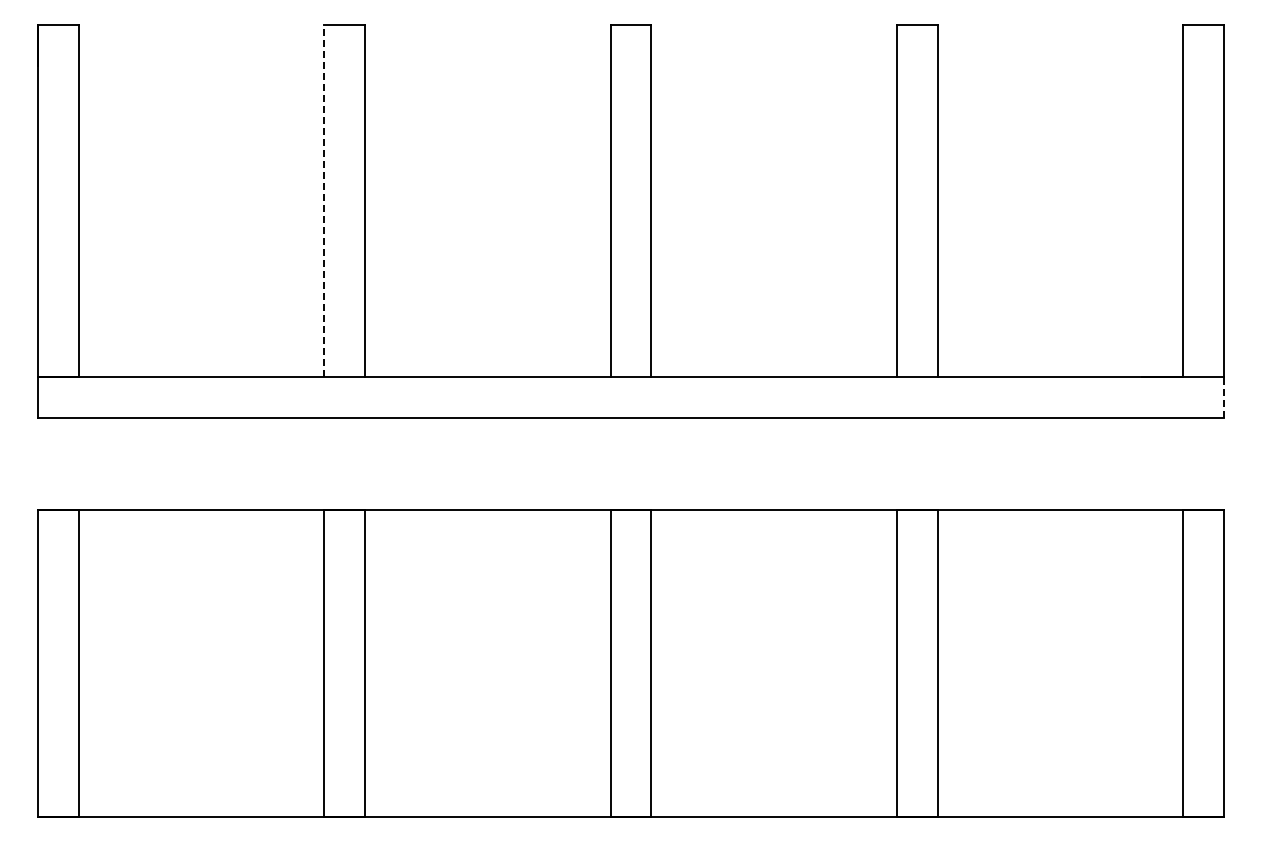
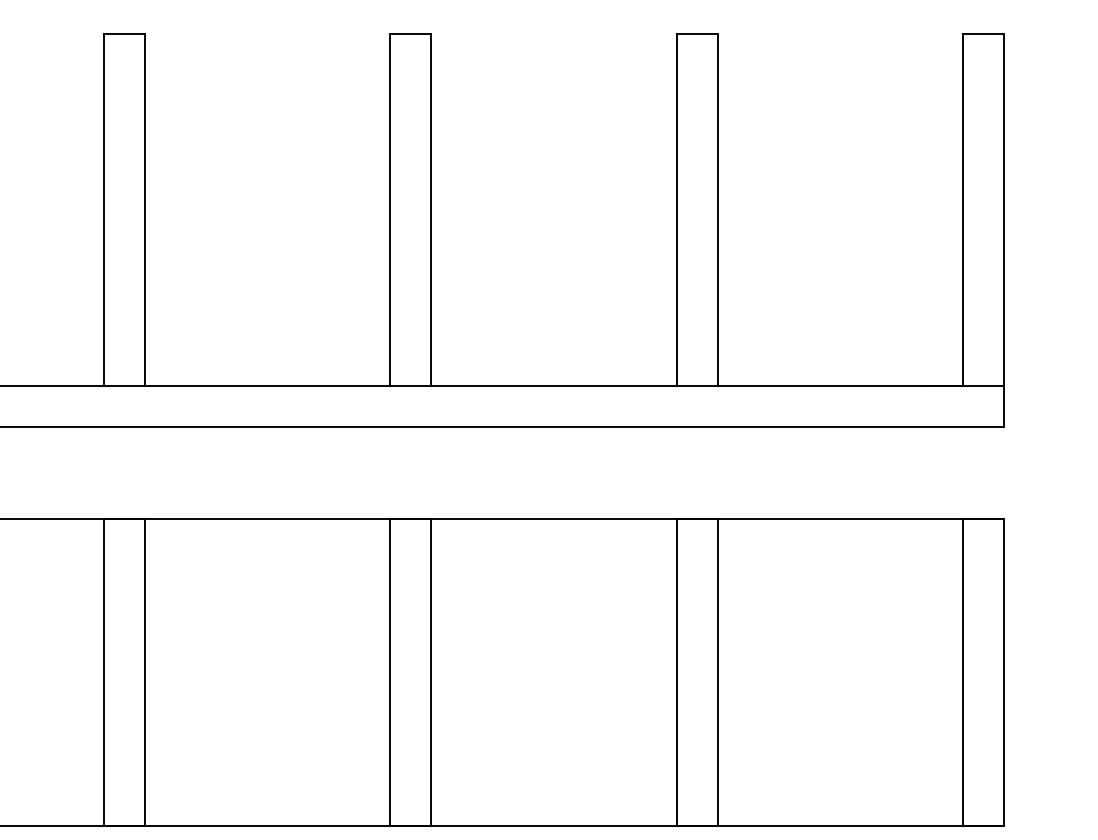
line: (324, 201) -> (104, 210), dashed -> solid
line: (1224, 396) -> (1004, 405), dashed -> solid

